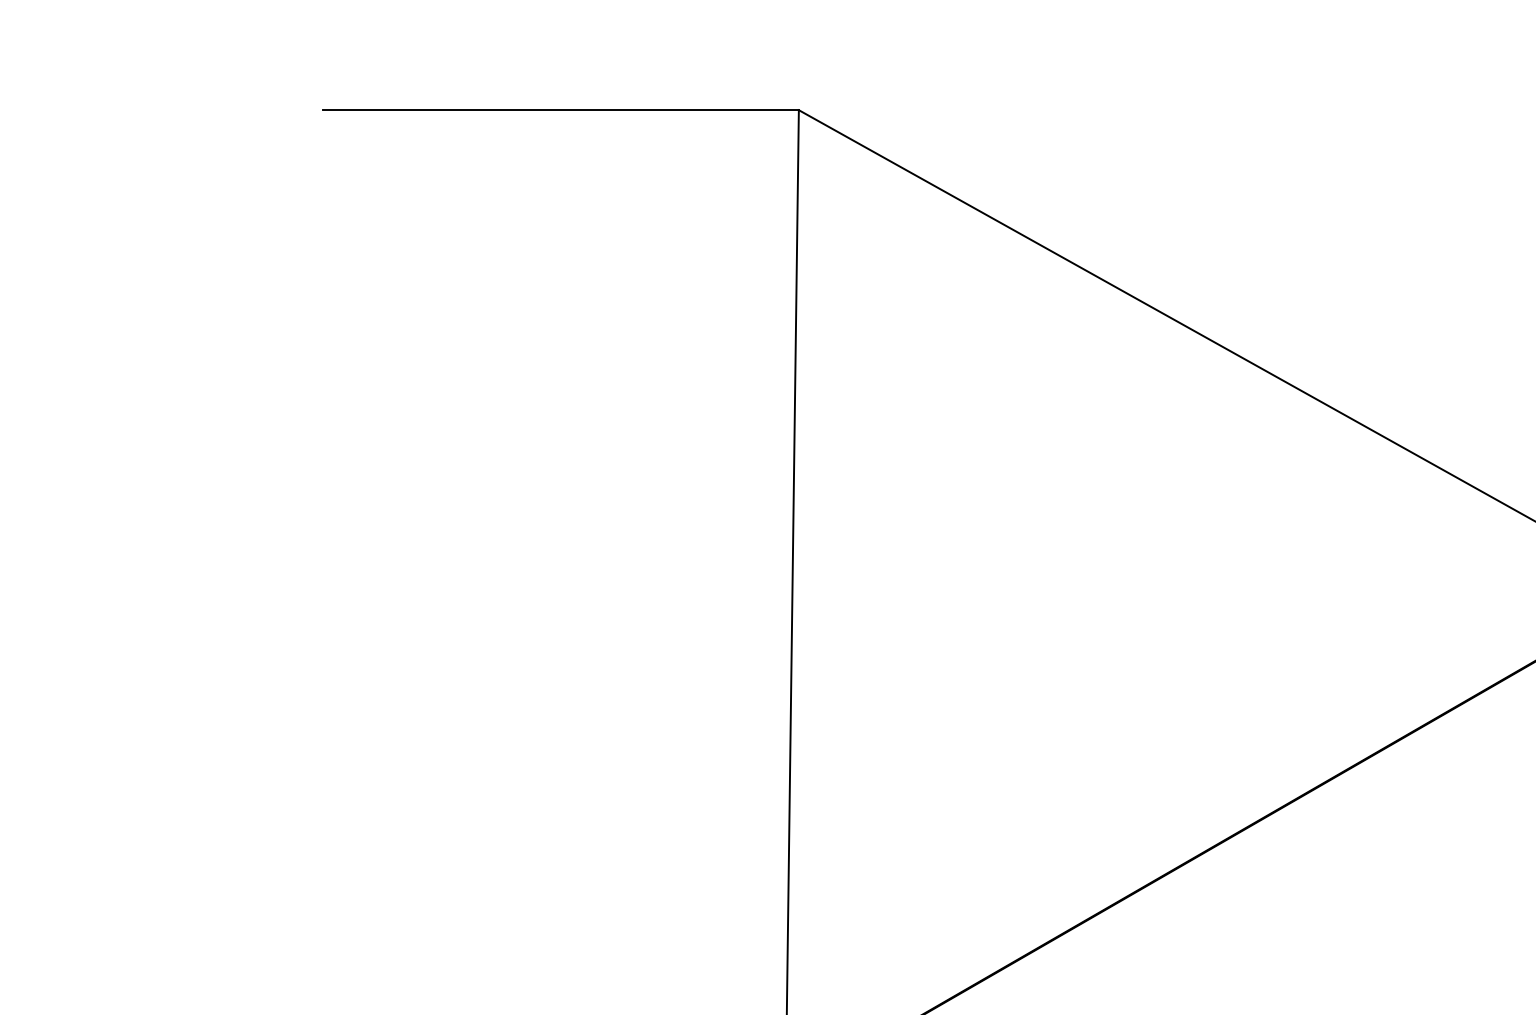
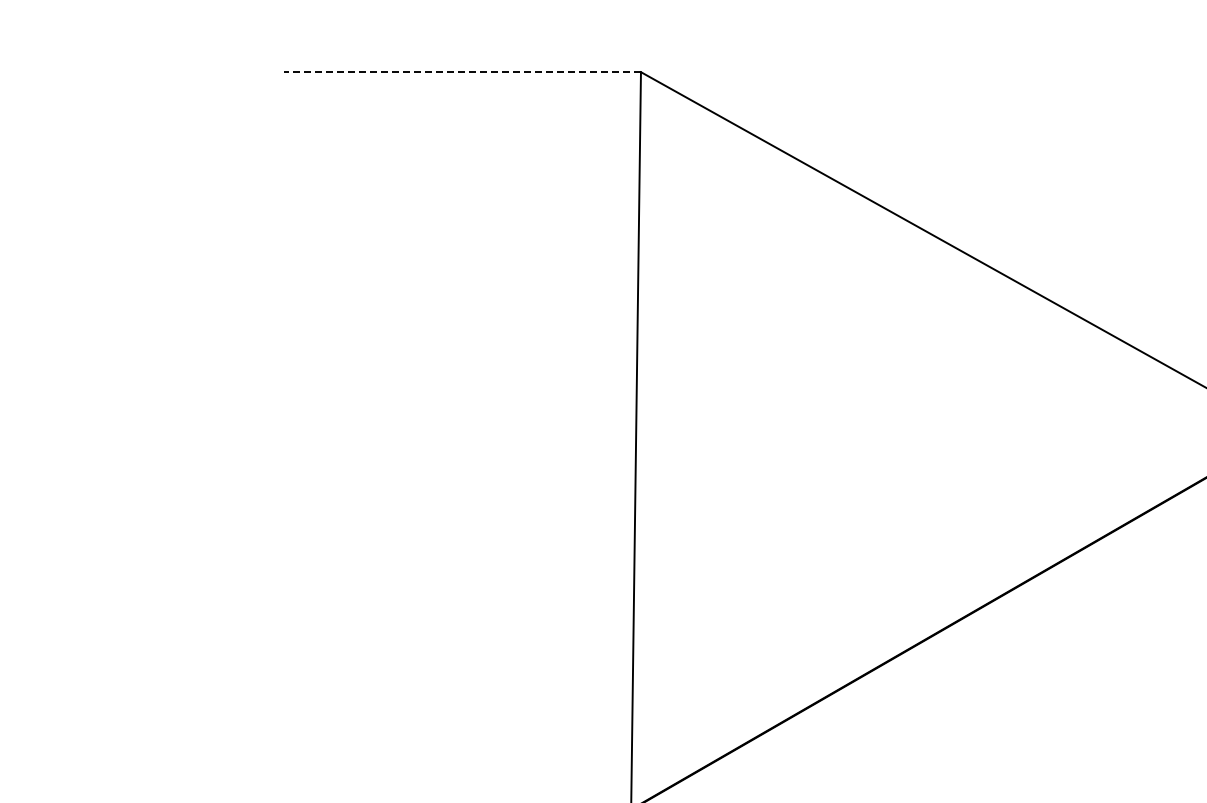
line: (560, 110) -> (462, 72), solid -> dashed

